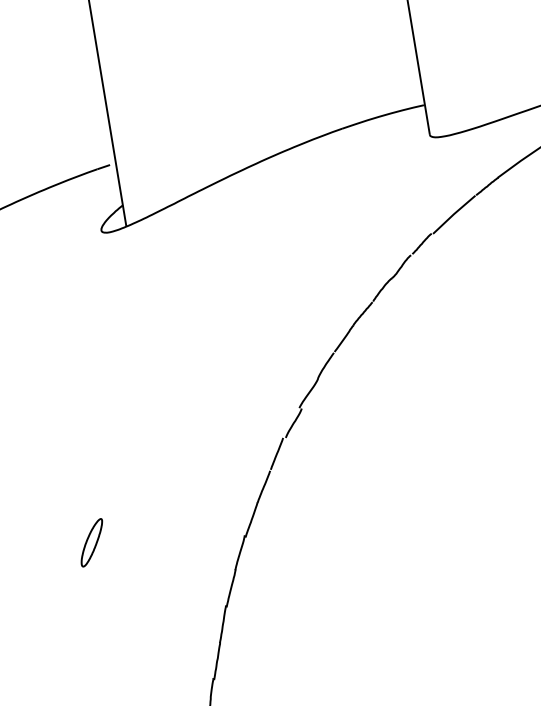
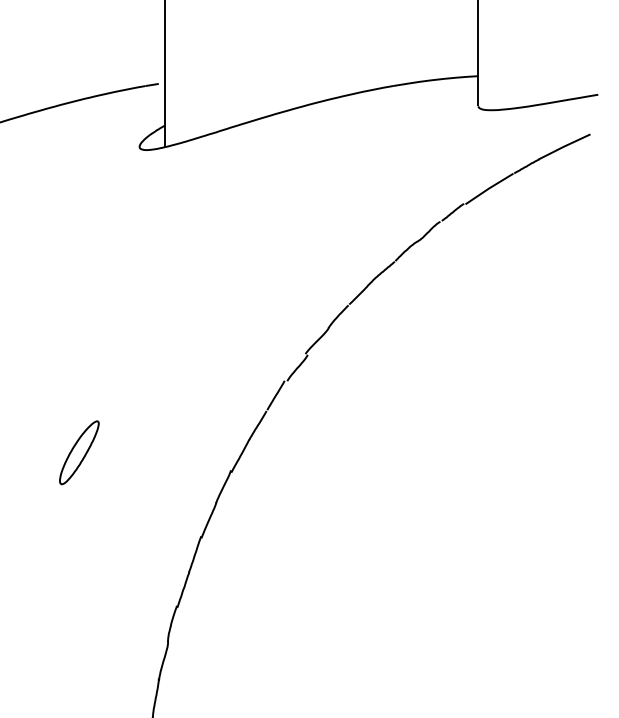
part: (92, 542) -> (79, 452), size x1.43

